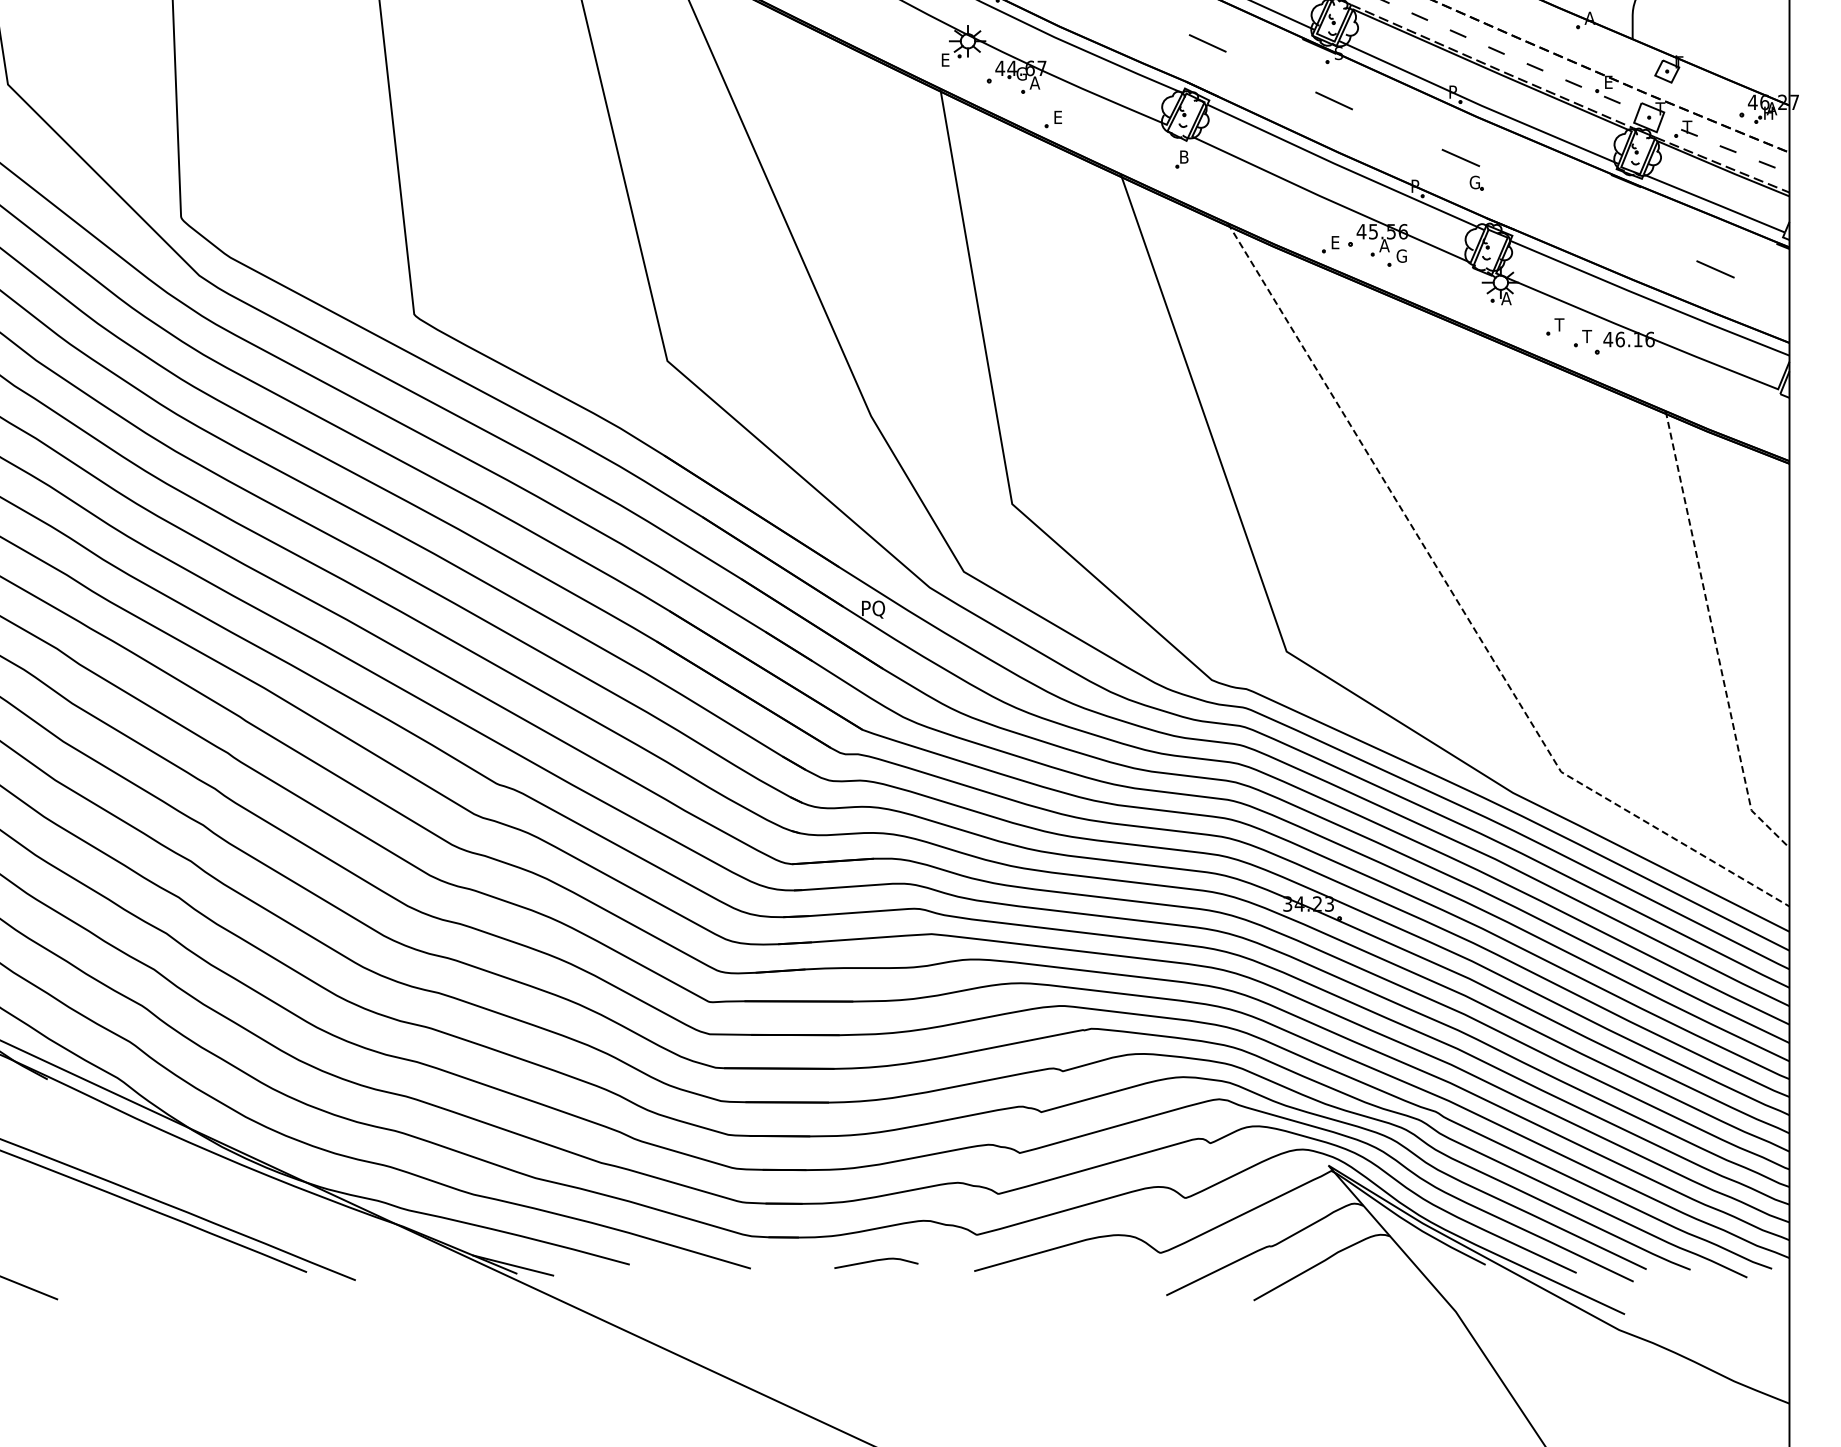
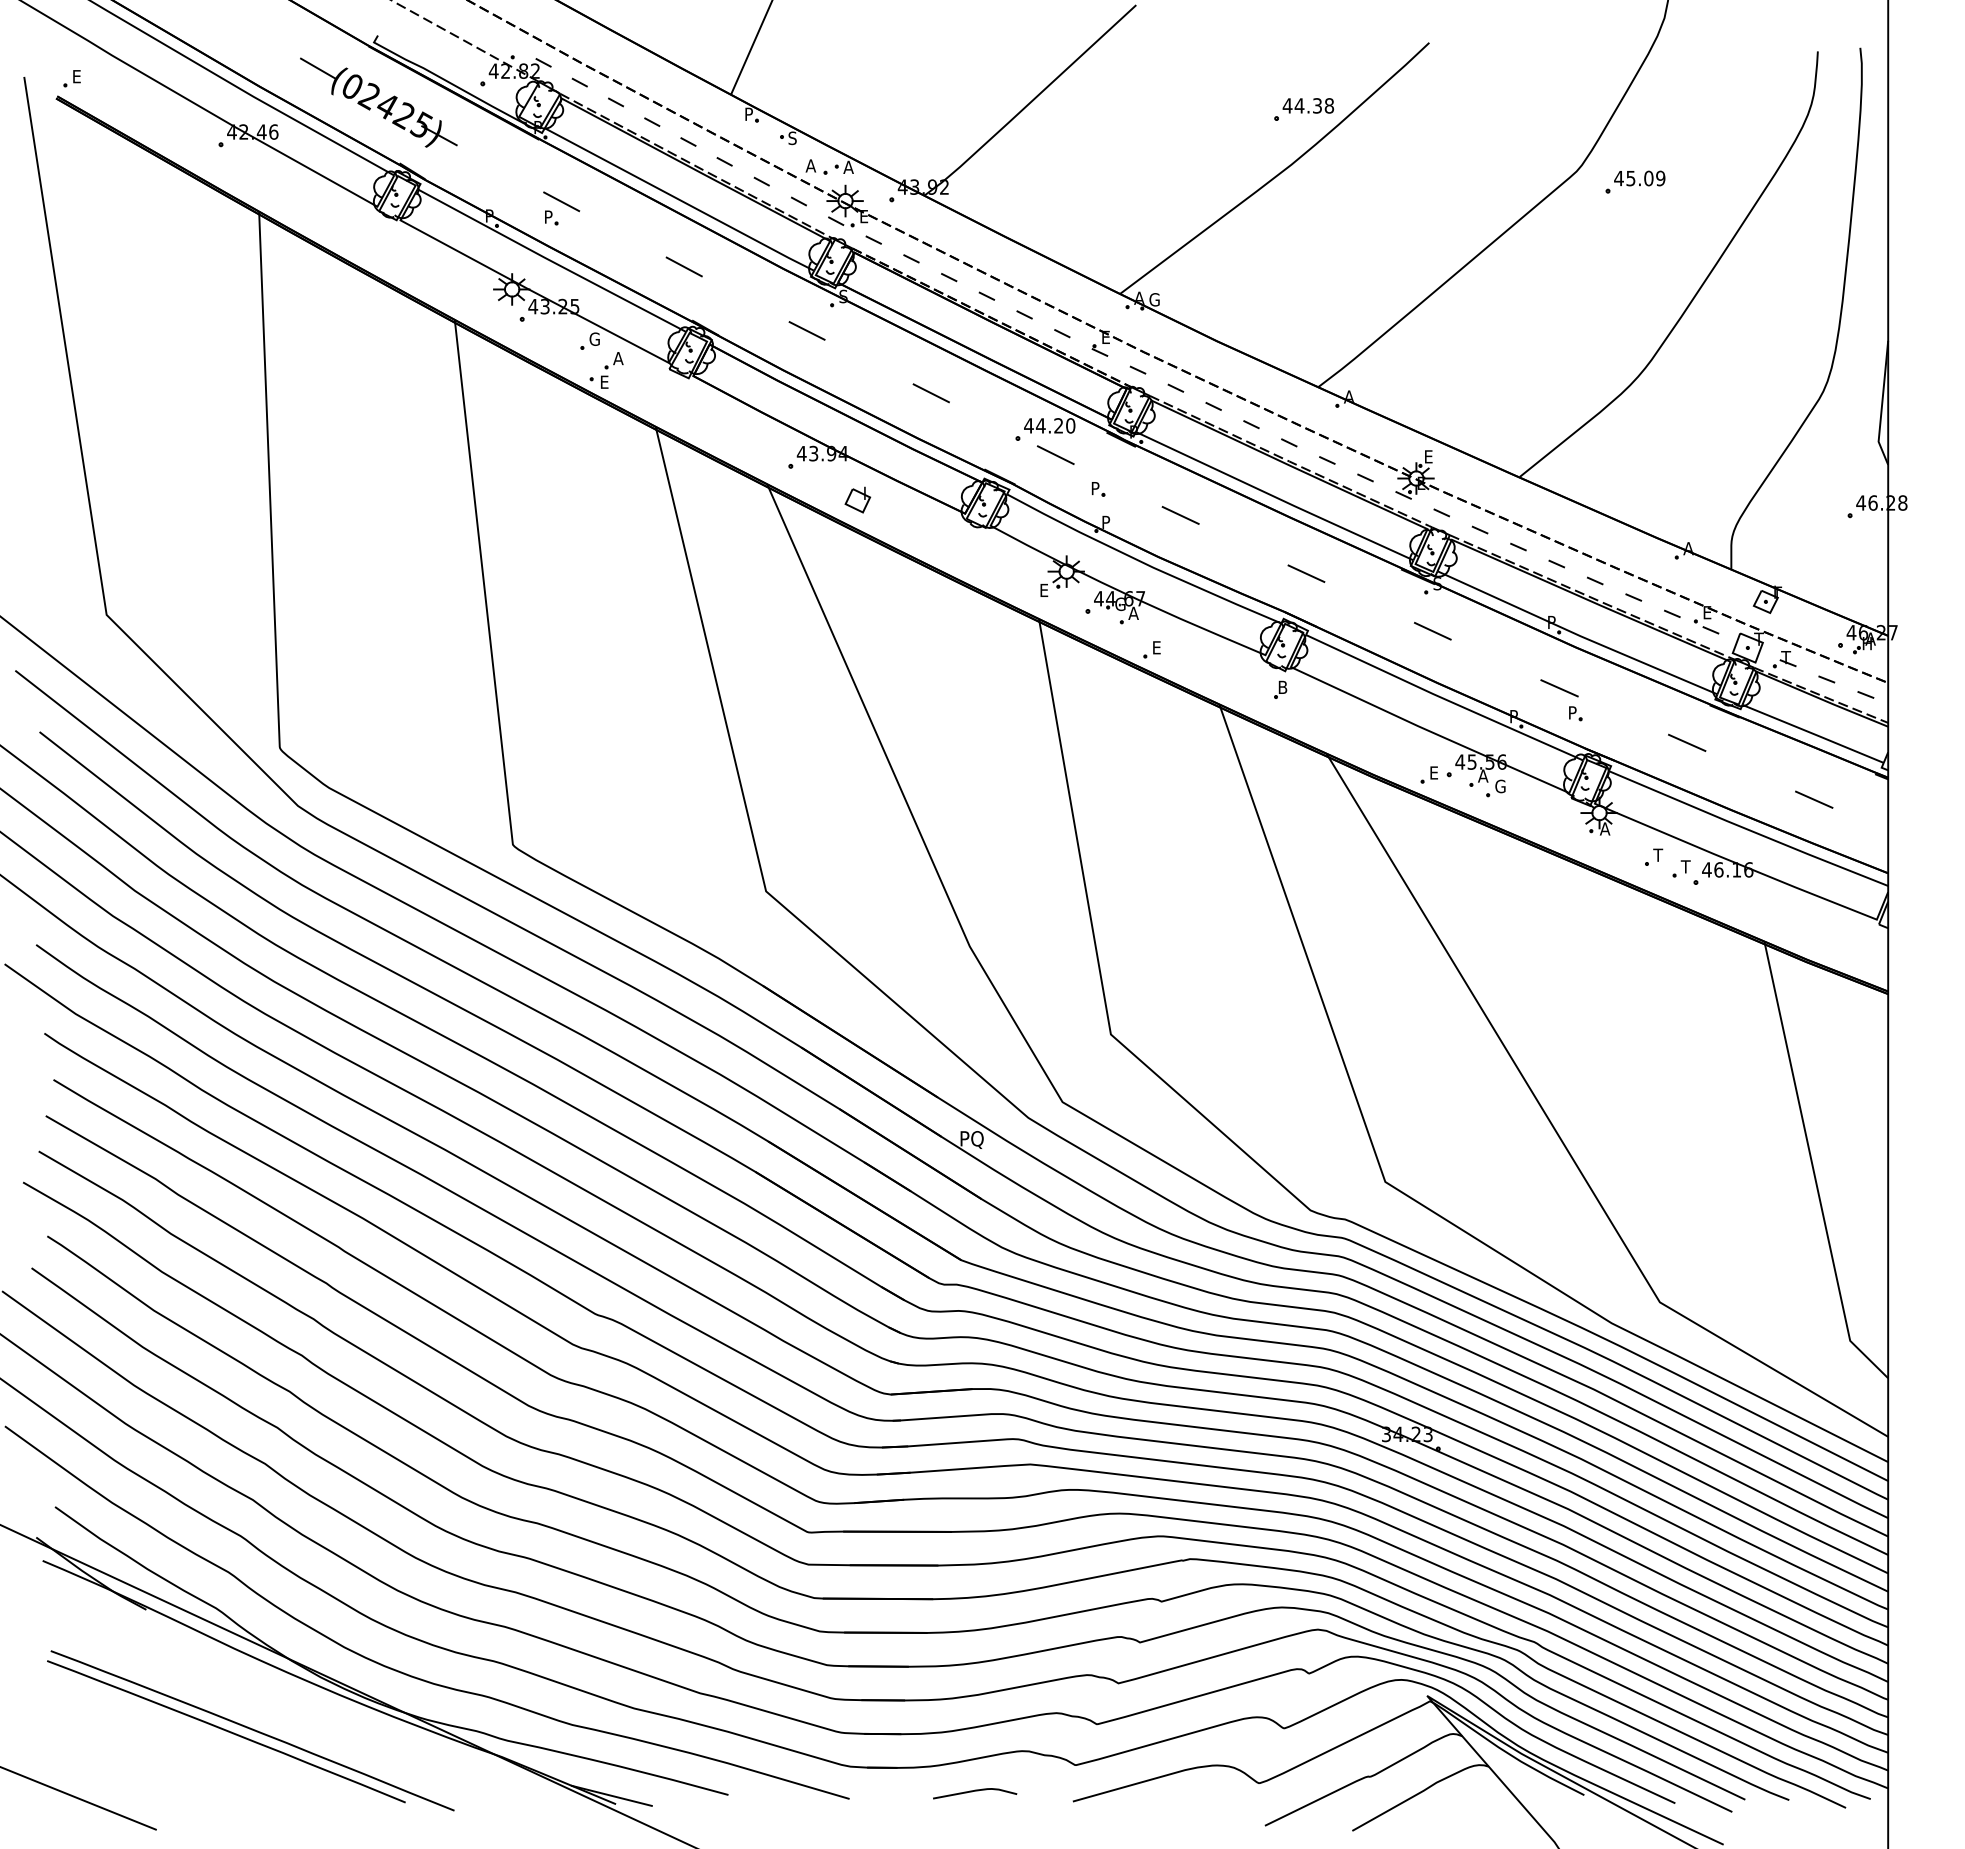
text: (1474, 182) -> (1573, 712), G -> P
line: (1588, 212) -> (1687, 742), added
line: (1463, 611) -> (1562, 1141), dashed -> solid
line: (1714, 638) -> (1813, 1168), dashed -> solid

